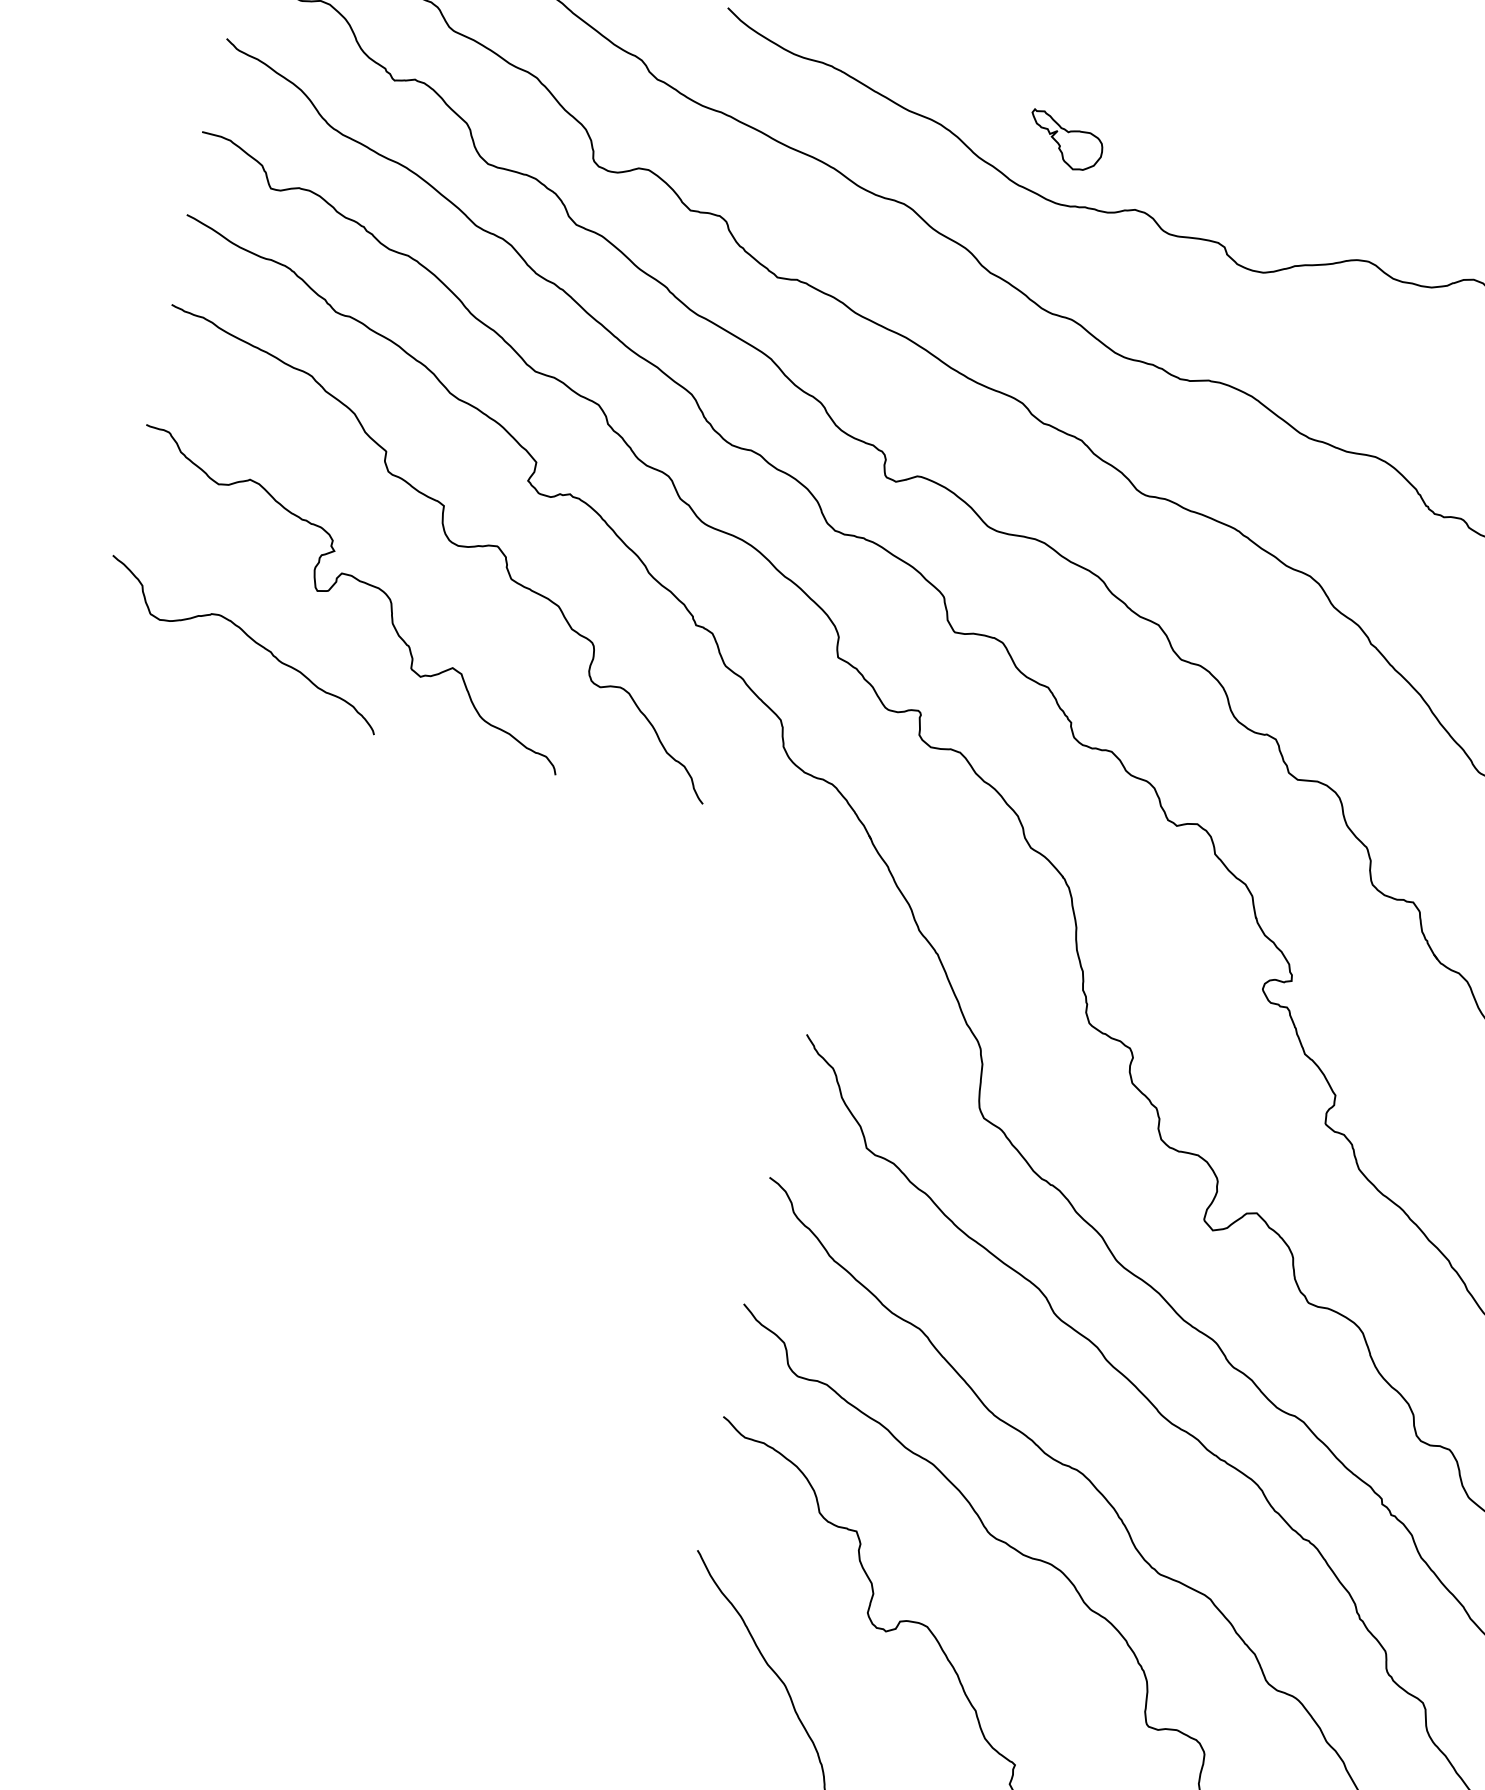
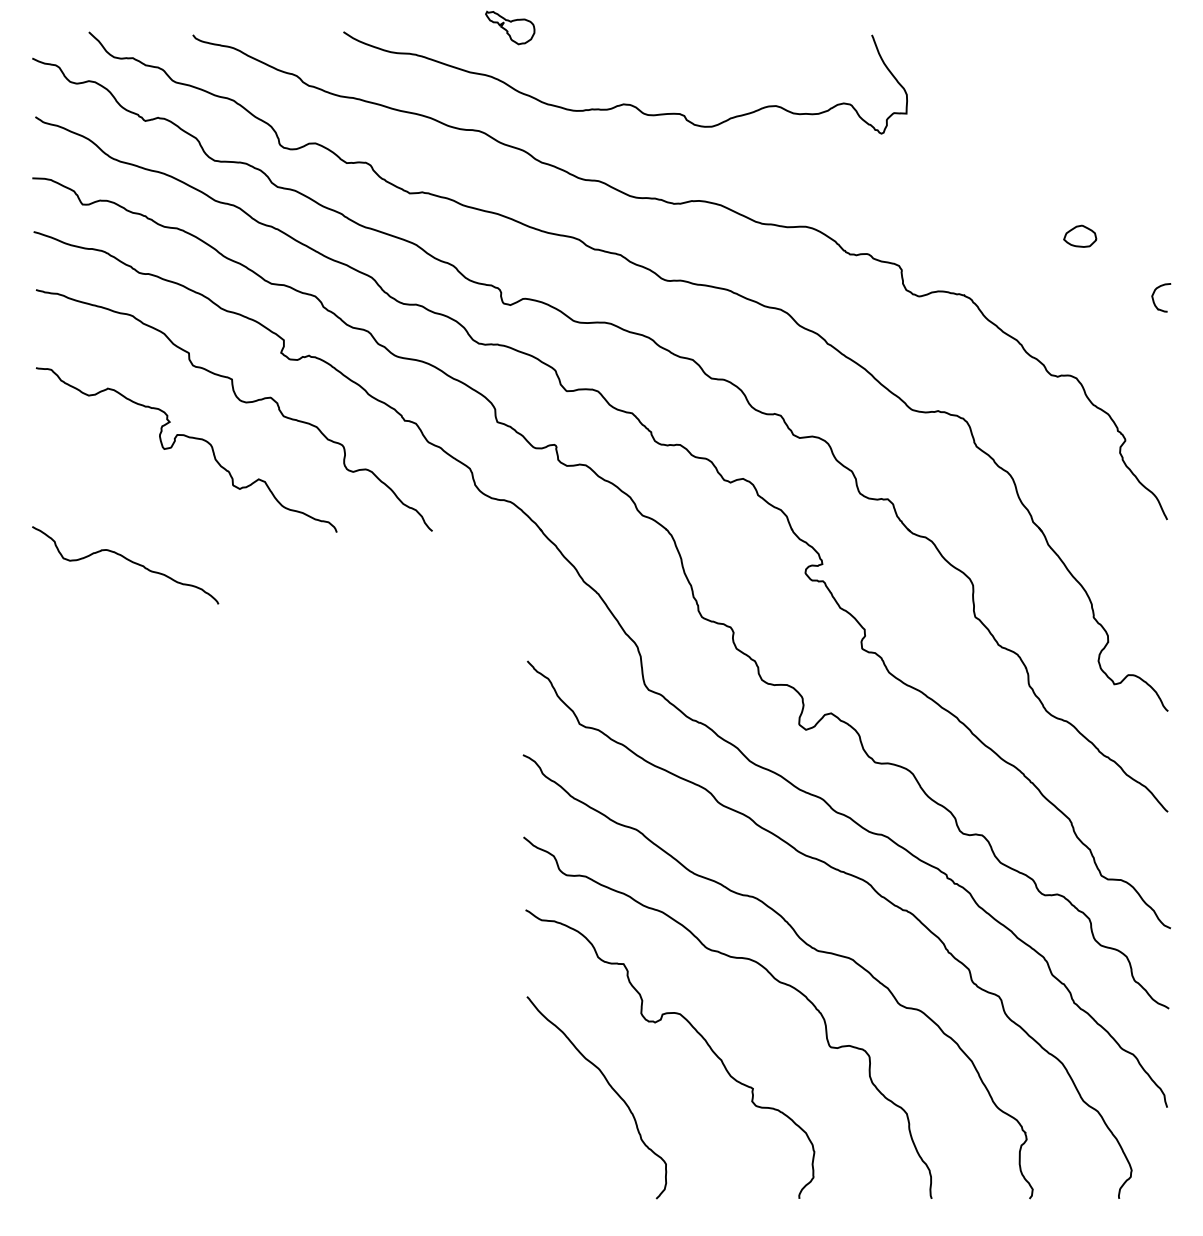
part: (1065, 140) -> (510, 27), moved
curve: (248, 638) -> (127, 560), moved

